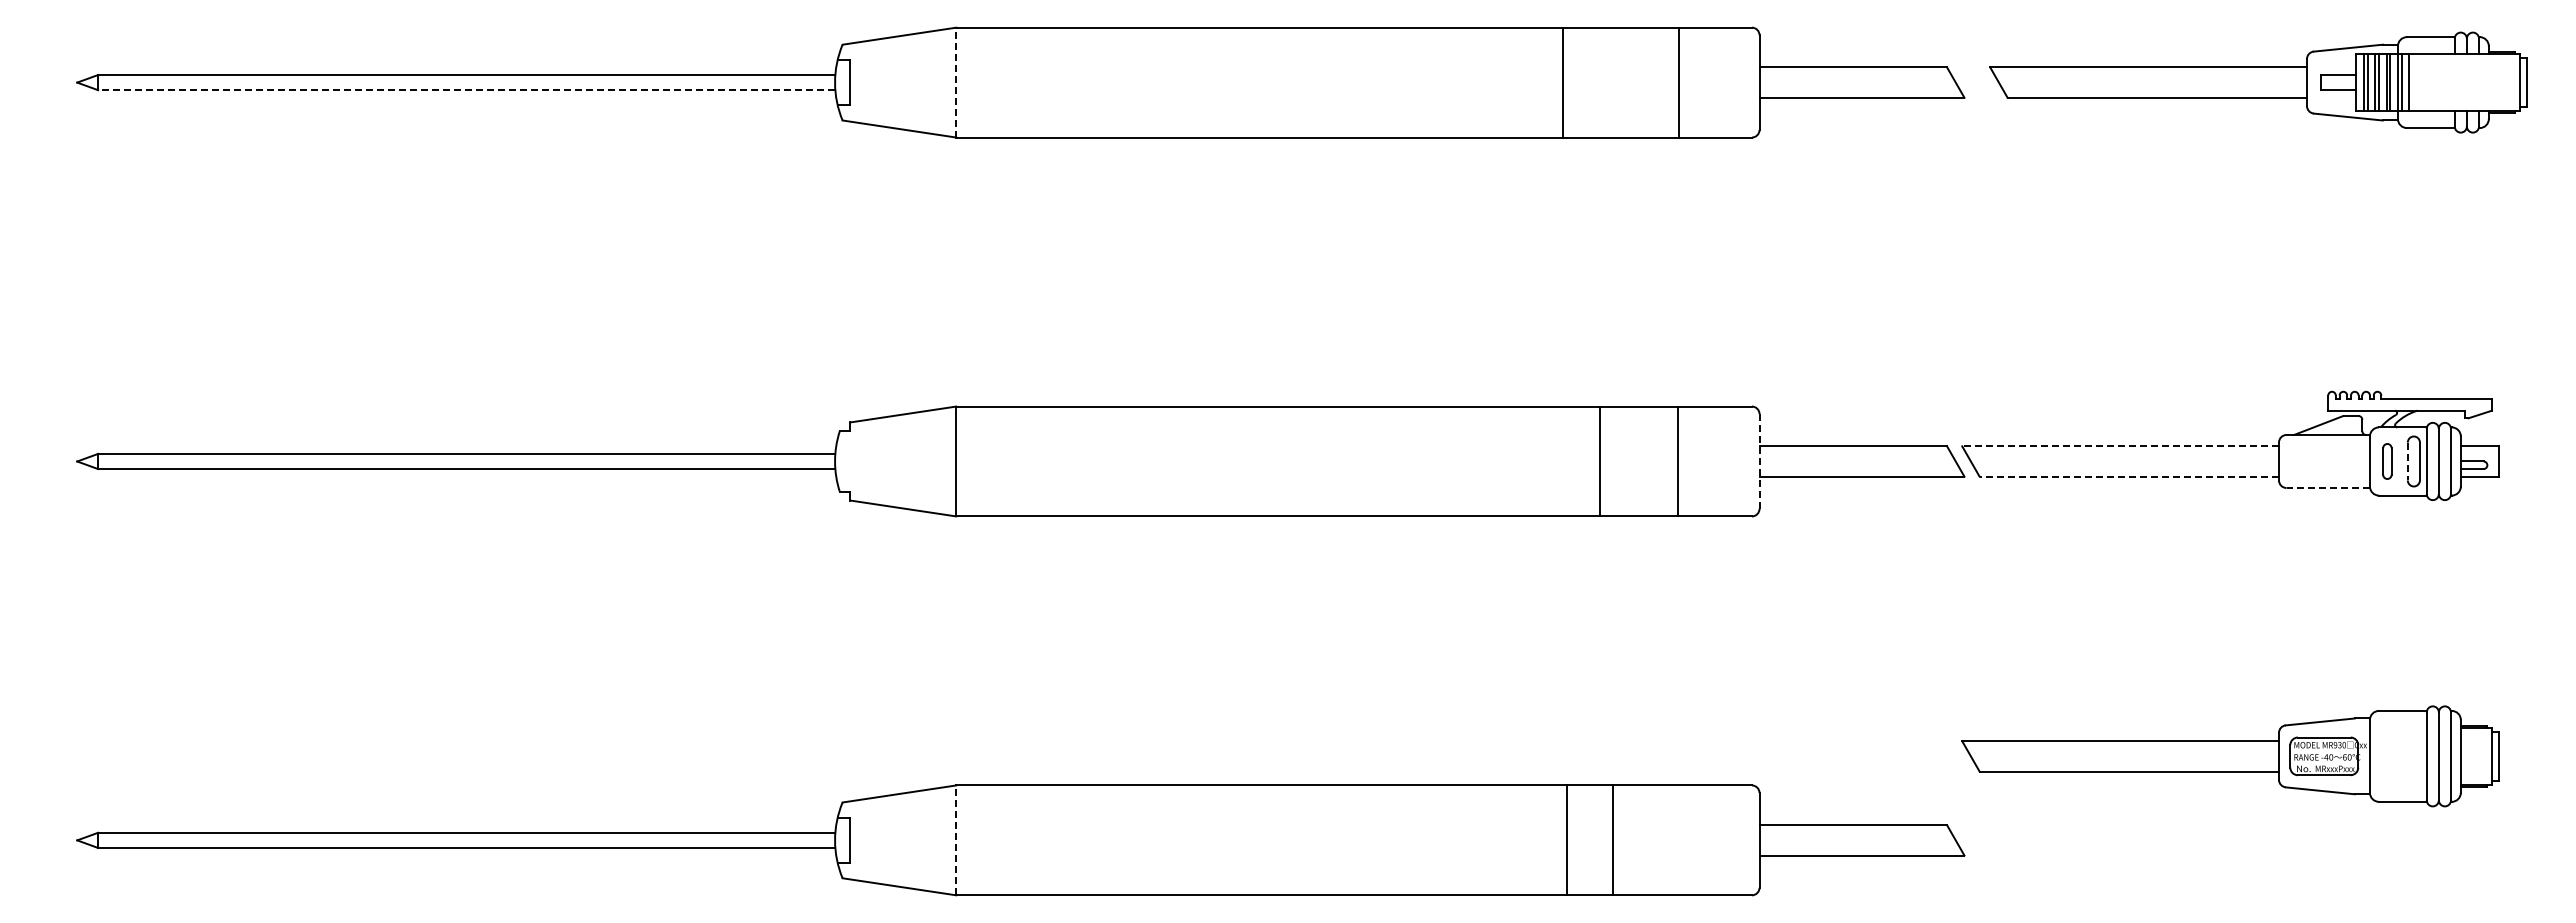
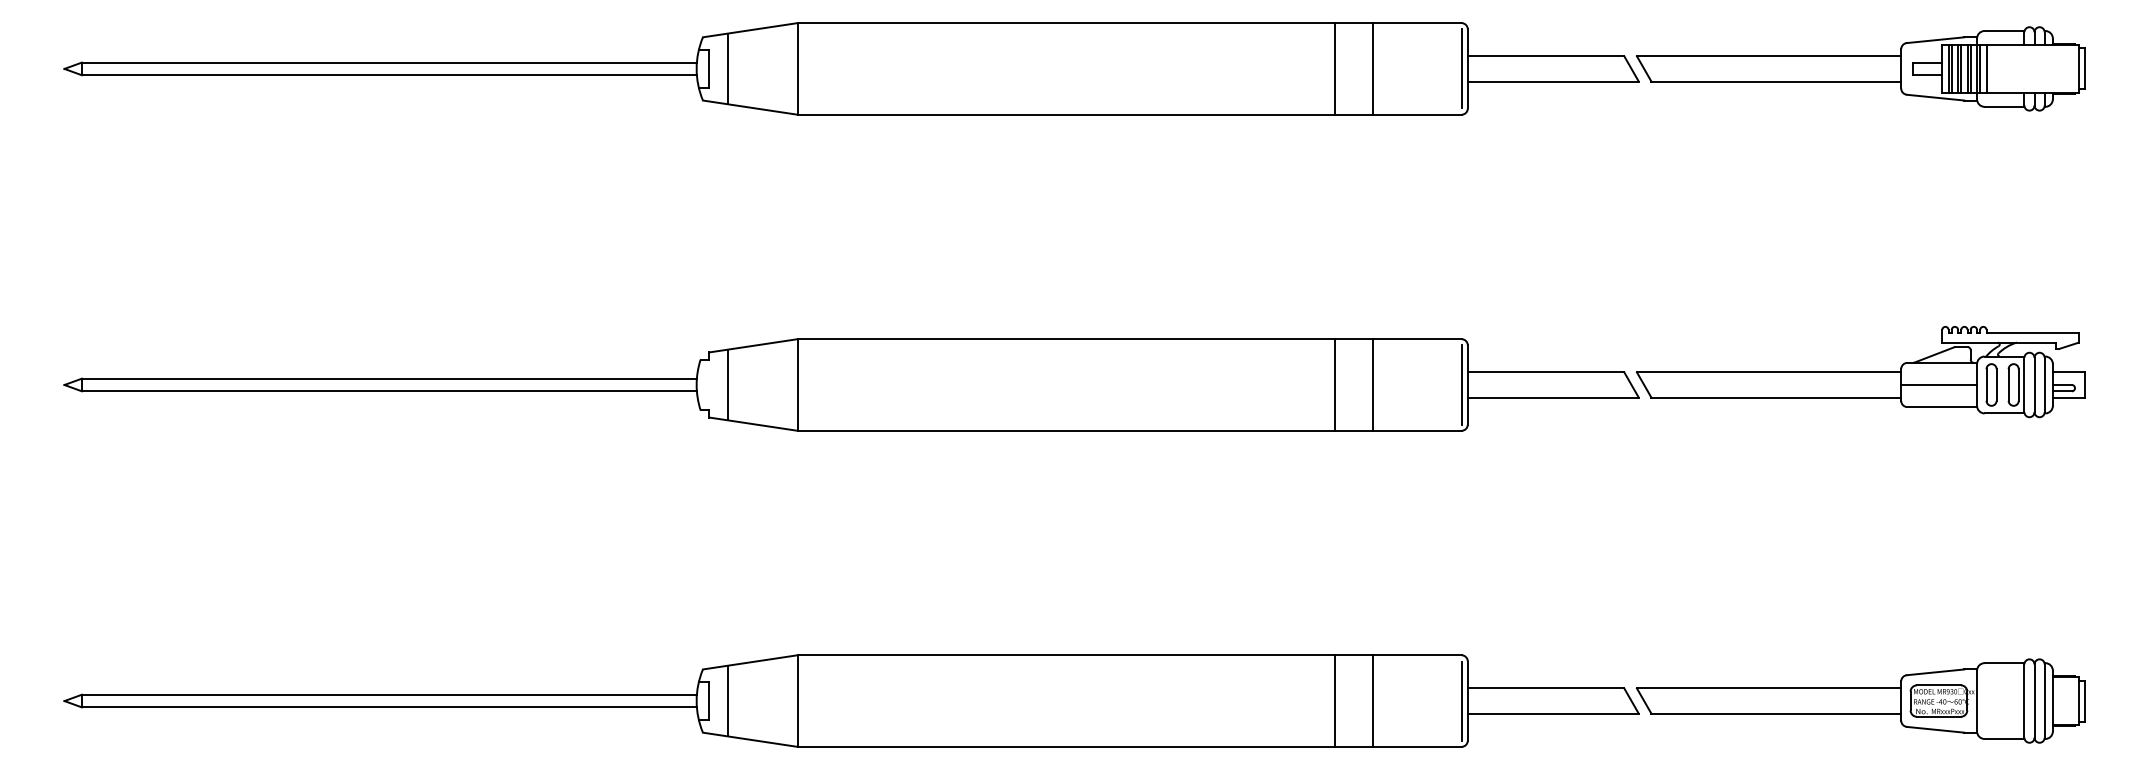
line: (872, 82) -> (727, 68), added
line: (956, 82) -> (797, 68), dashed -> solid
line: (1563, 82) -> (1335, 68), moved
line: (1678, 82) -> (1372, 68), moved
line: (1751, 82) -> (1461, 68), added
part: (2258, 82) -> (1860, 68), moved
line: (466, 90) -> (389, 75), dashed -> solid
line: (2120, 446) -> (1768, 372), dashed -> solid
line: (872, 461) -> (727, 385), added
line: (1677, 461) -> (1372, 385), moved
line: (1751, 461) -> (1461, 385), added
line: (1759, 461) -> (1467, 385), dashed -> solid
line: (2323, 461) -> (1938, 385), added
part: (2387, 461) -> (1991, 385), size x1.43
line: (2407, 461) -> (2008, 385), dashed -> solid
line: (2129, 476) -> (1776, 397), dashed -> solid
line: (2328, 488) -> (1942, 407), dashed -> solid
part: (2230, 756) -> (1860, 701), moved
line: (872, 839) -> (727, 700), added
line: (956, 840) -> (797, 701), dashed -> solid
line: (1567, 840) -> (1335, 701), moved
line: (1612, 840) -> (1372, 701), moved
line: (1751, 840) -> (1461, 701), added

